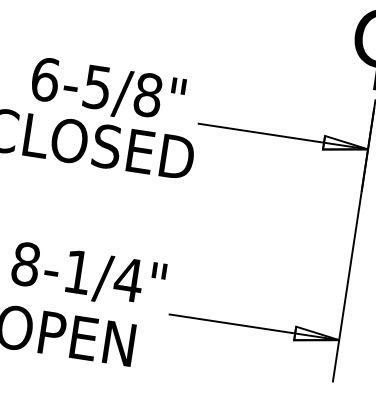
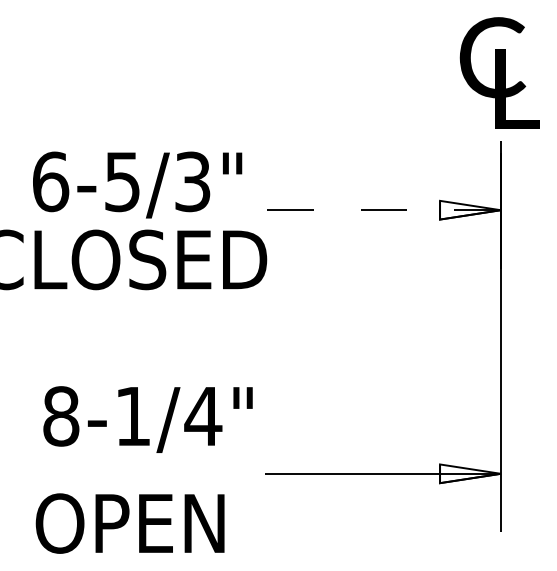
text: (148, 94) -> (192, 181), 6-5/8" -> 6-5/3"
line: (283, 136) -> (383, 210), solid -> dashed
text: (88, 276) -> (147, 419), moved

